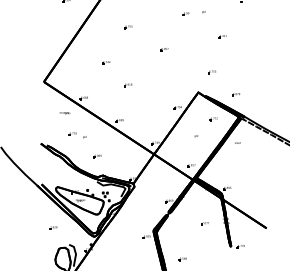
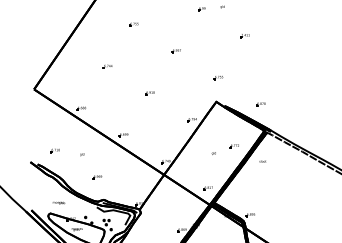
part: (211, 72) -> (217, 78), moved
part: (128, 85) -> (150, 93), moved
text: (64, 113) -> (58, 203), moved
part: (213, 119) -> (234, 146), moved
part: (72, 133) -> (54, 150), moved

